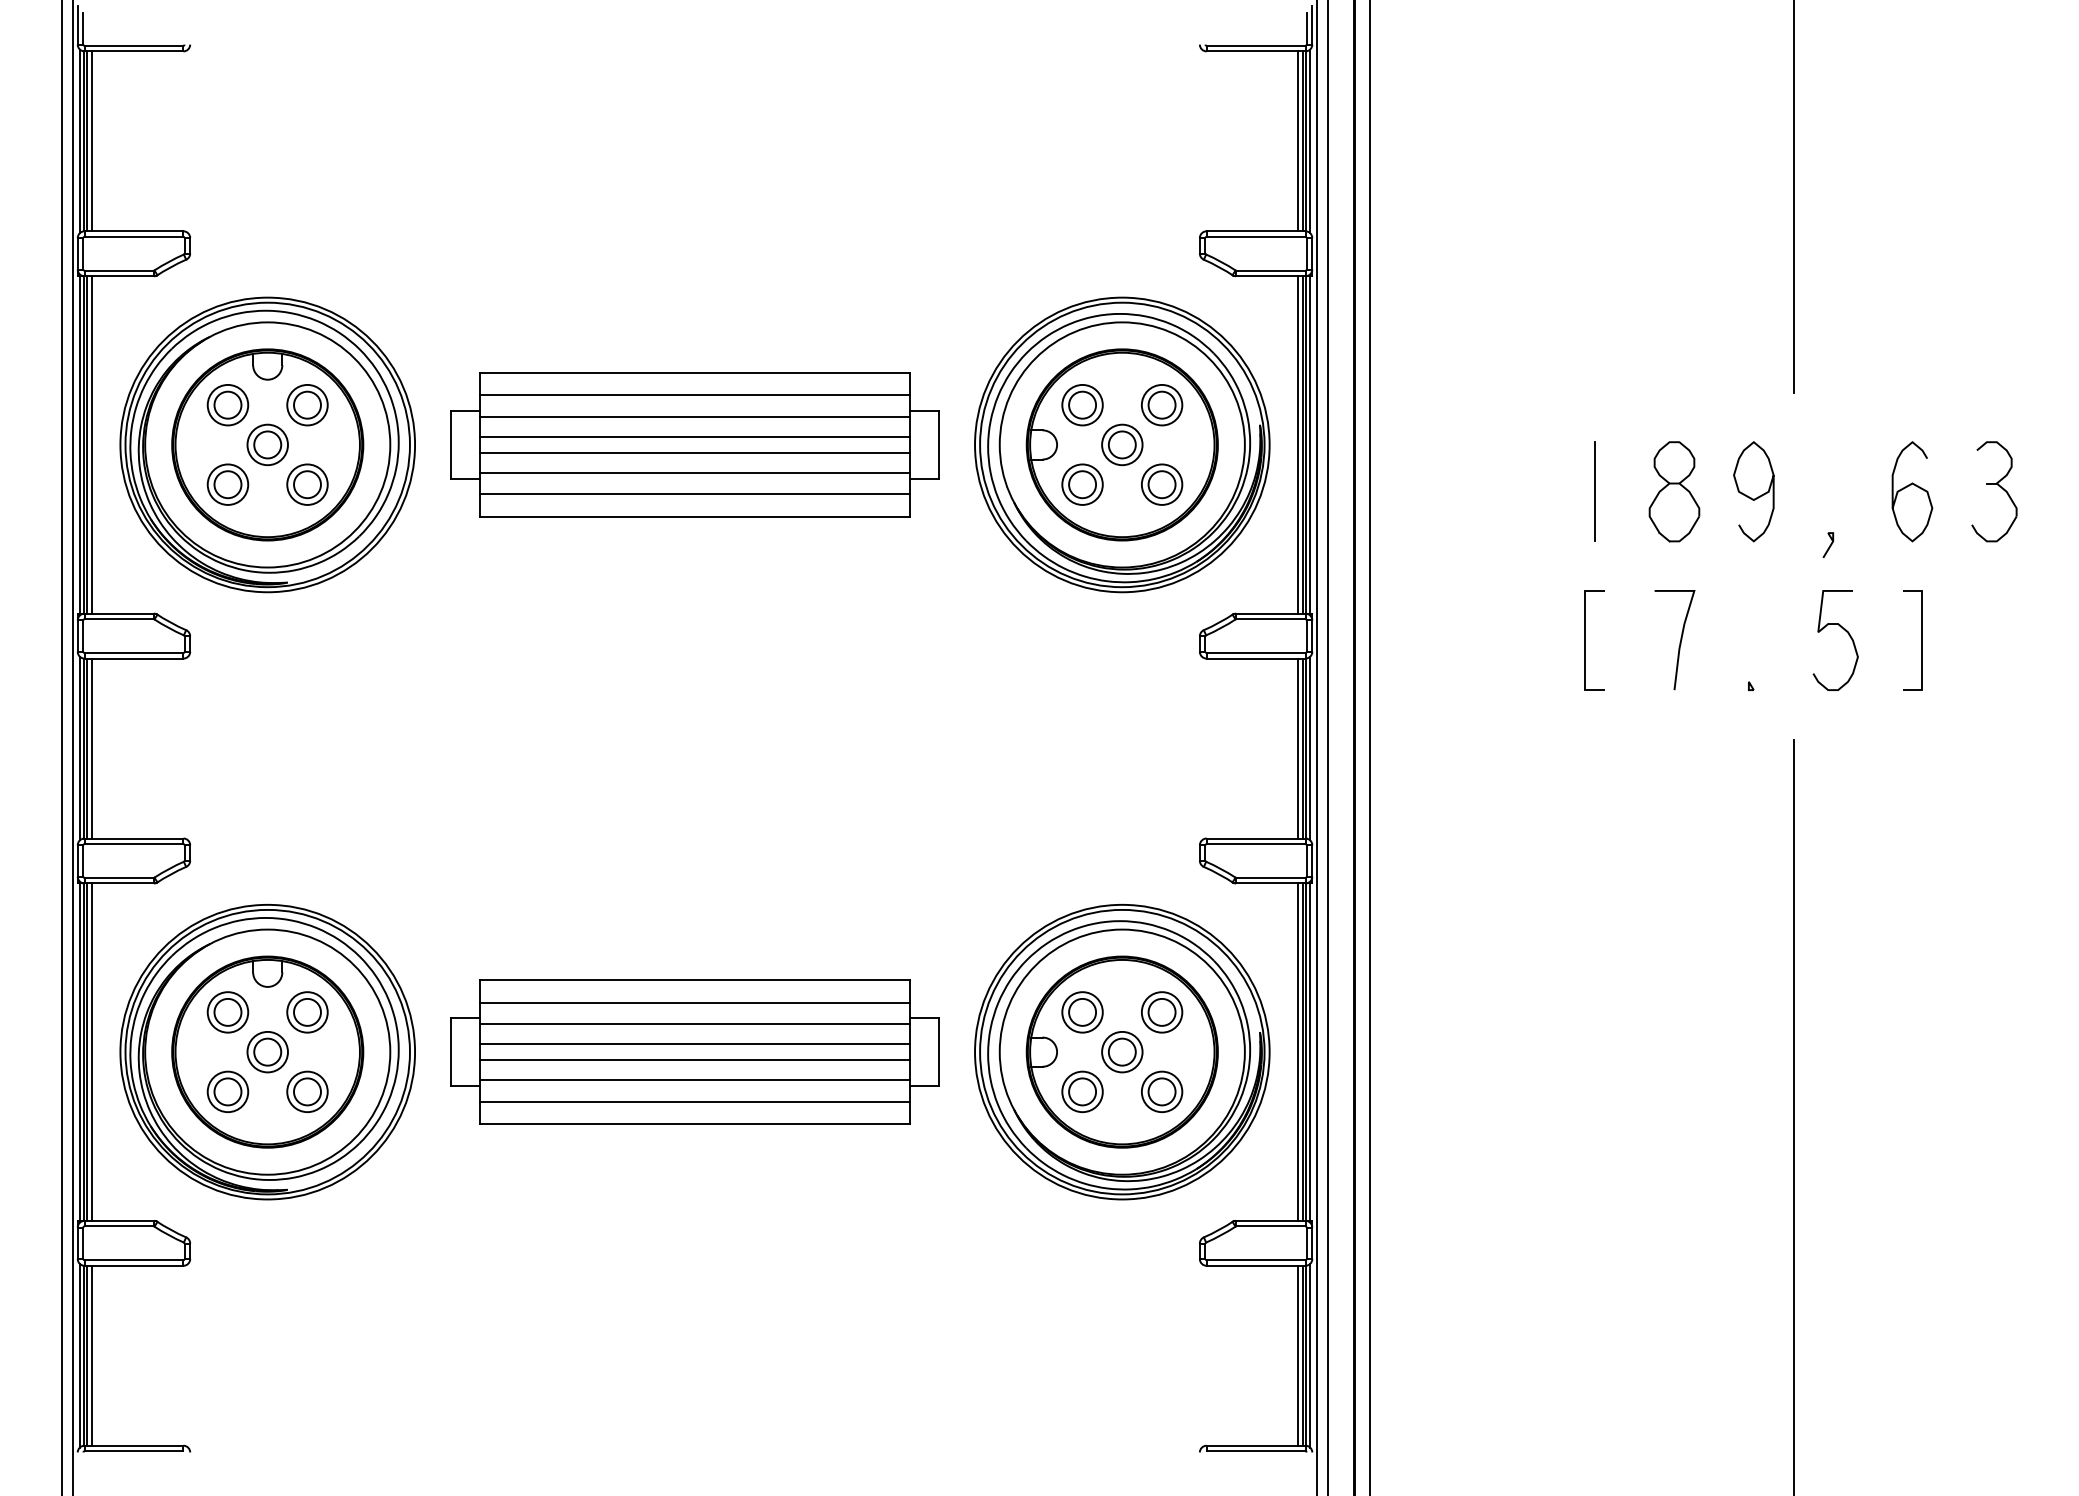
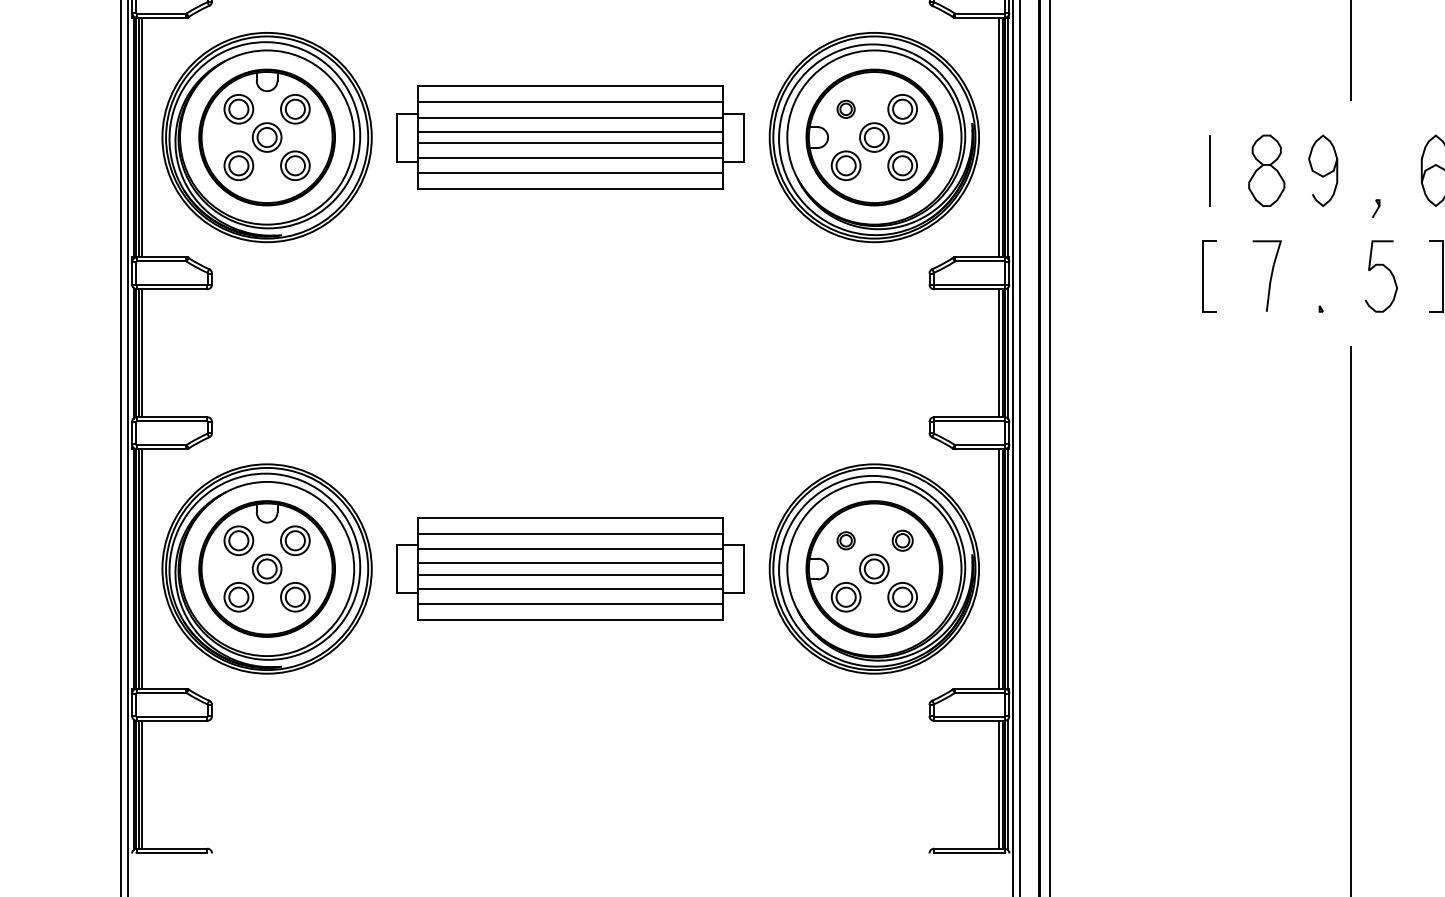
part: (1082, 405) -> (846, 109), size x0.6
part: (1082, 1012) -> (846, 540), size x0.6
part: (1162, 1012) -> (902, 540), size x0.7

